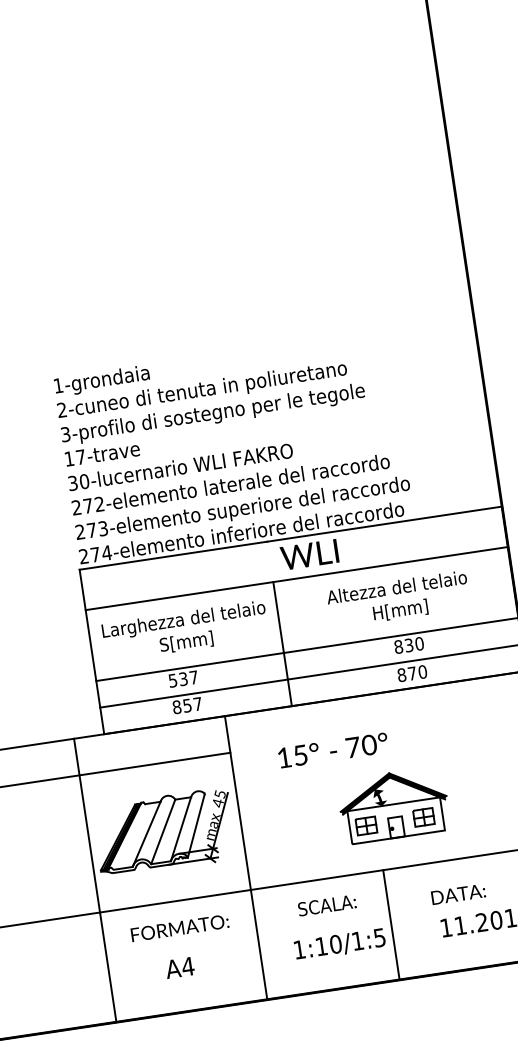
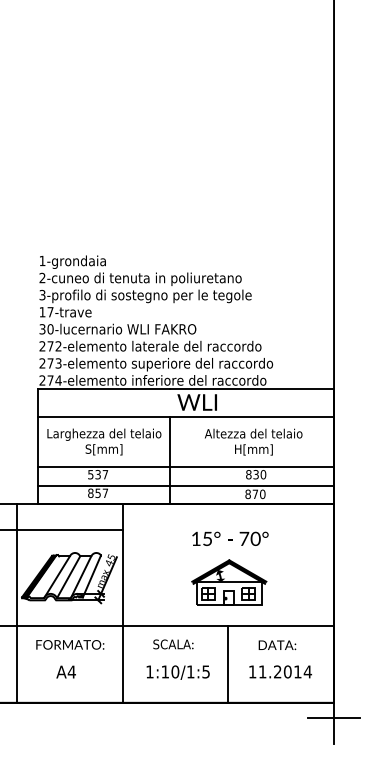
text: (333, 749) -> (230, 538), moved
text: (458, 893) -> (277, 644), moved
line: (391, 923) -> (228, 663), moved

